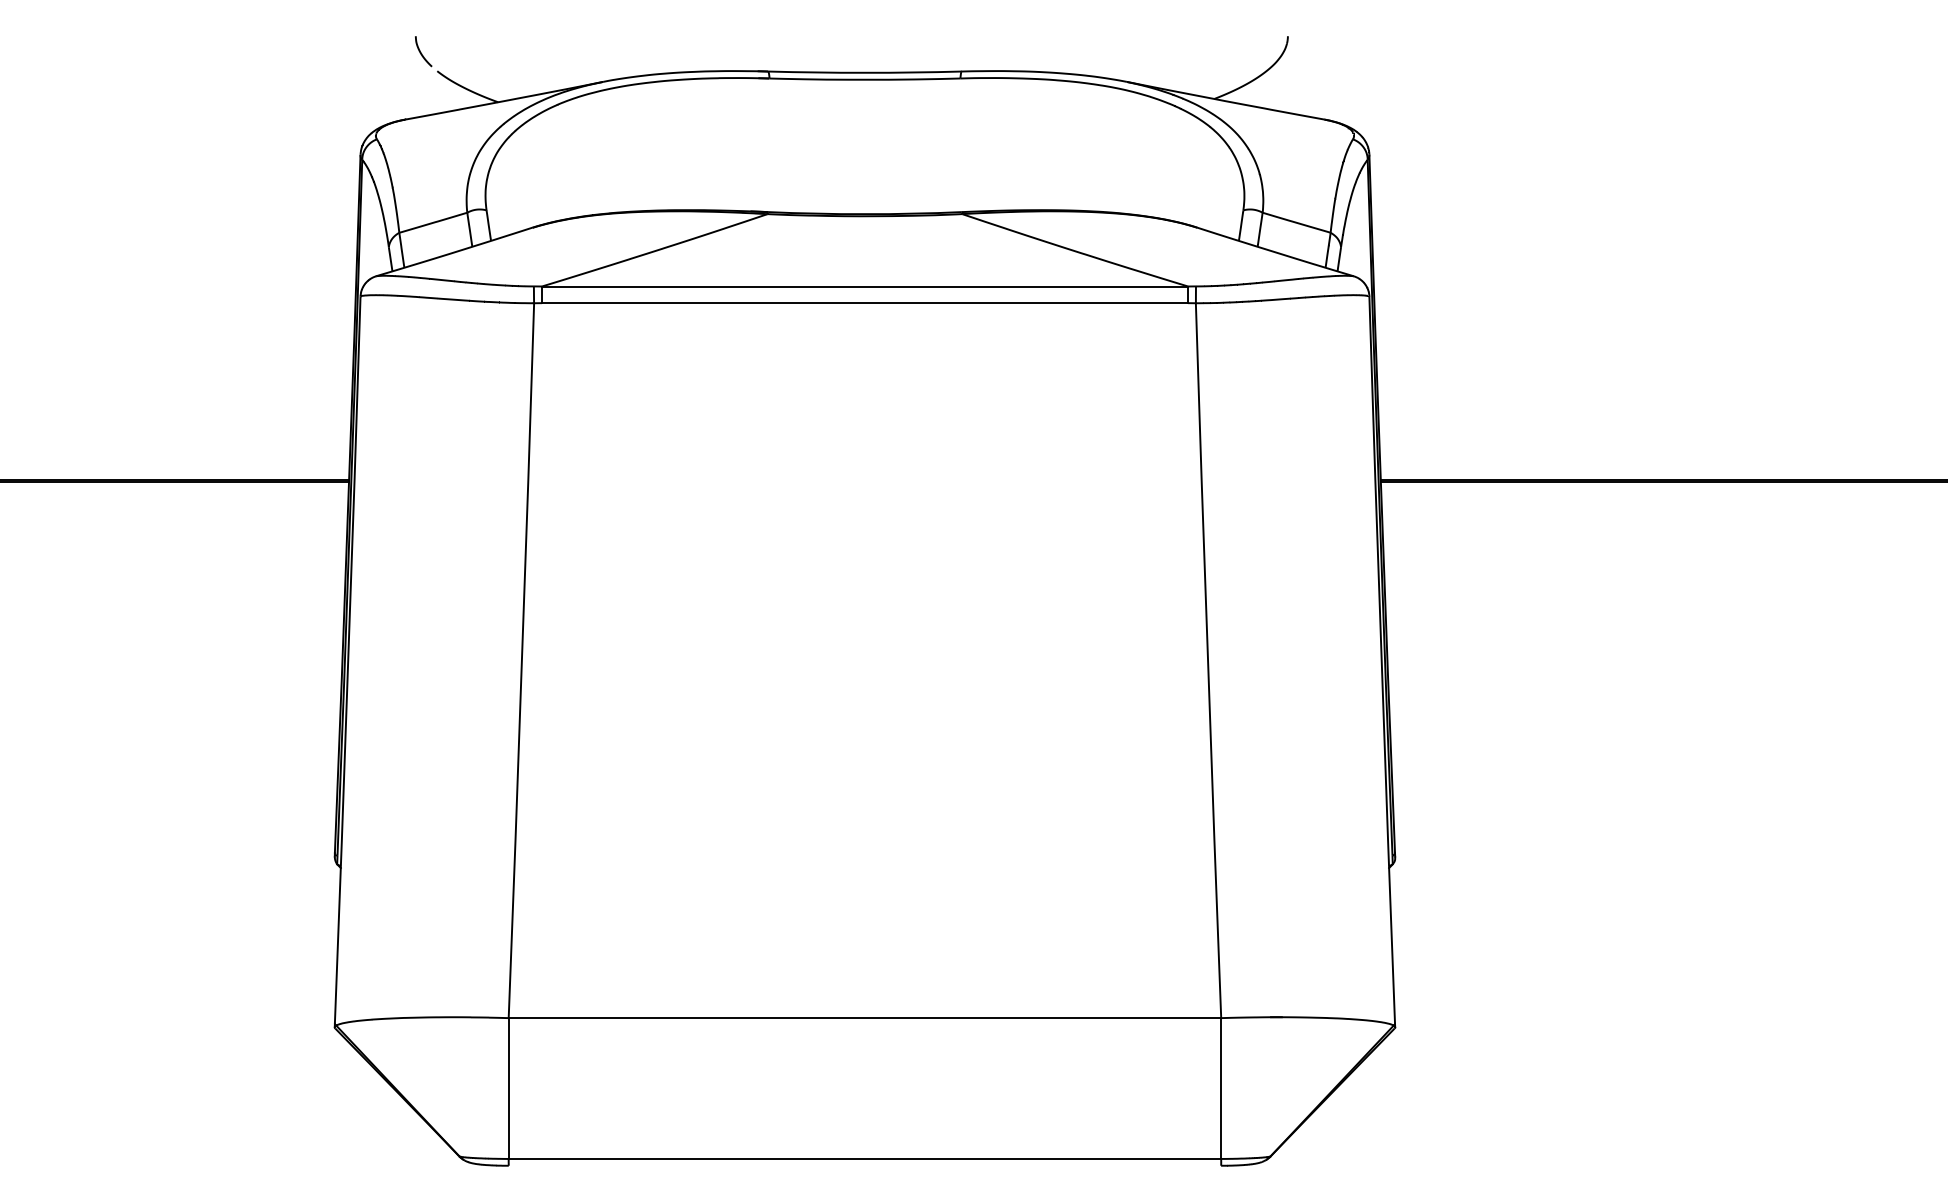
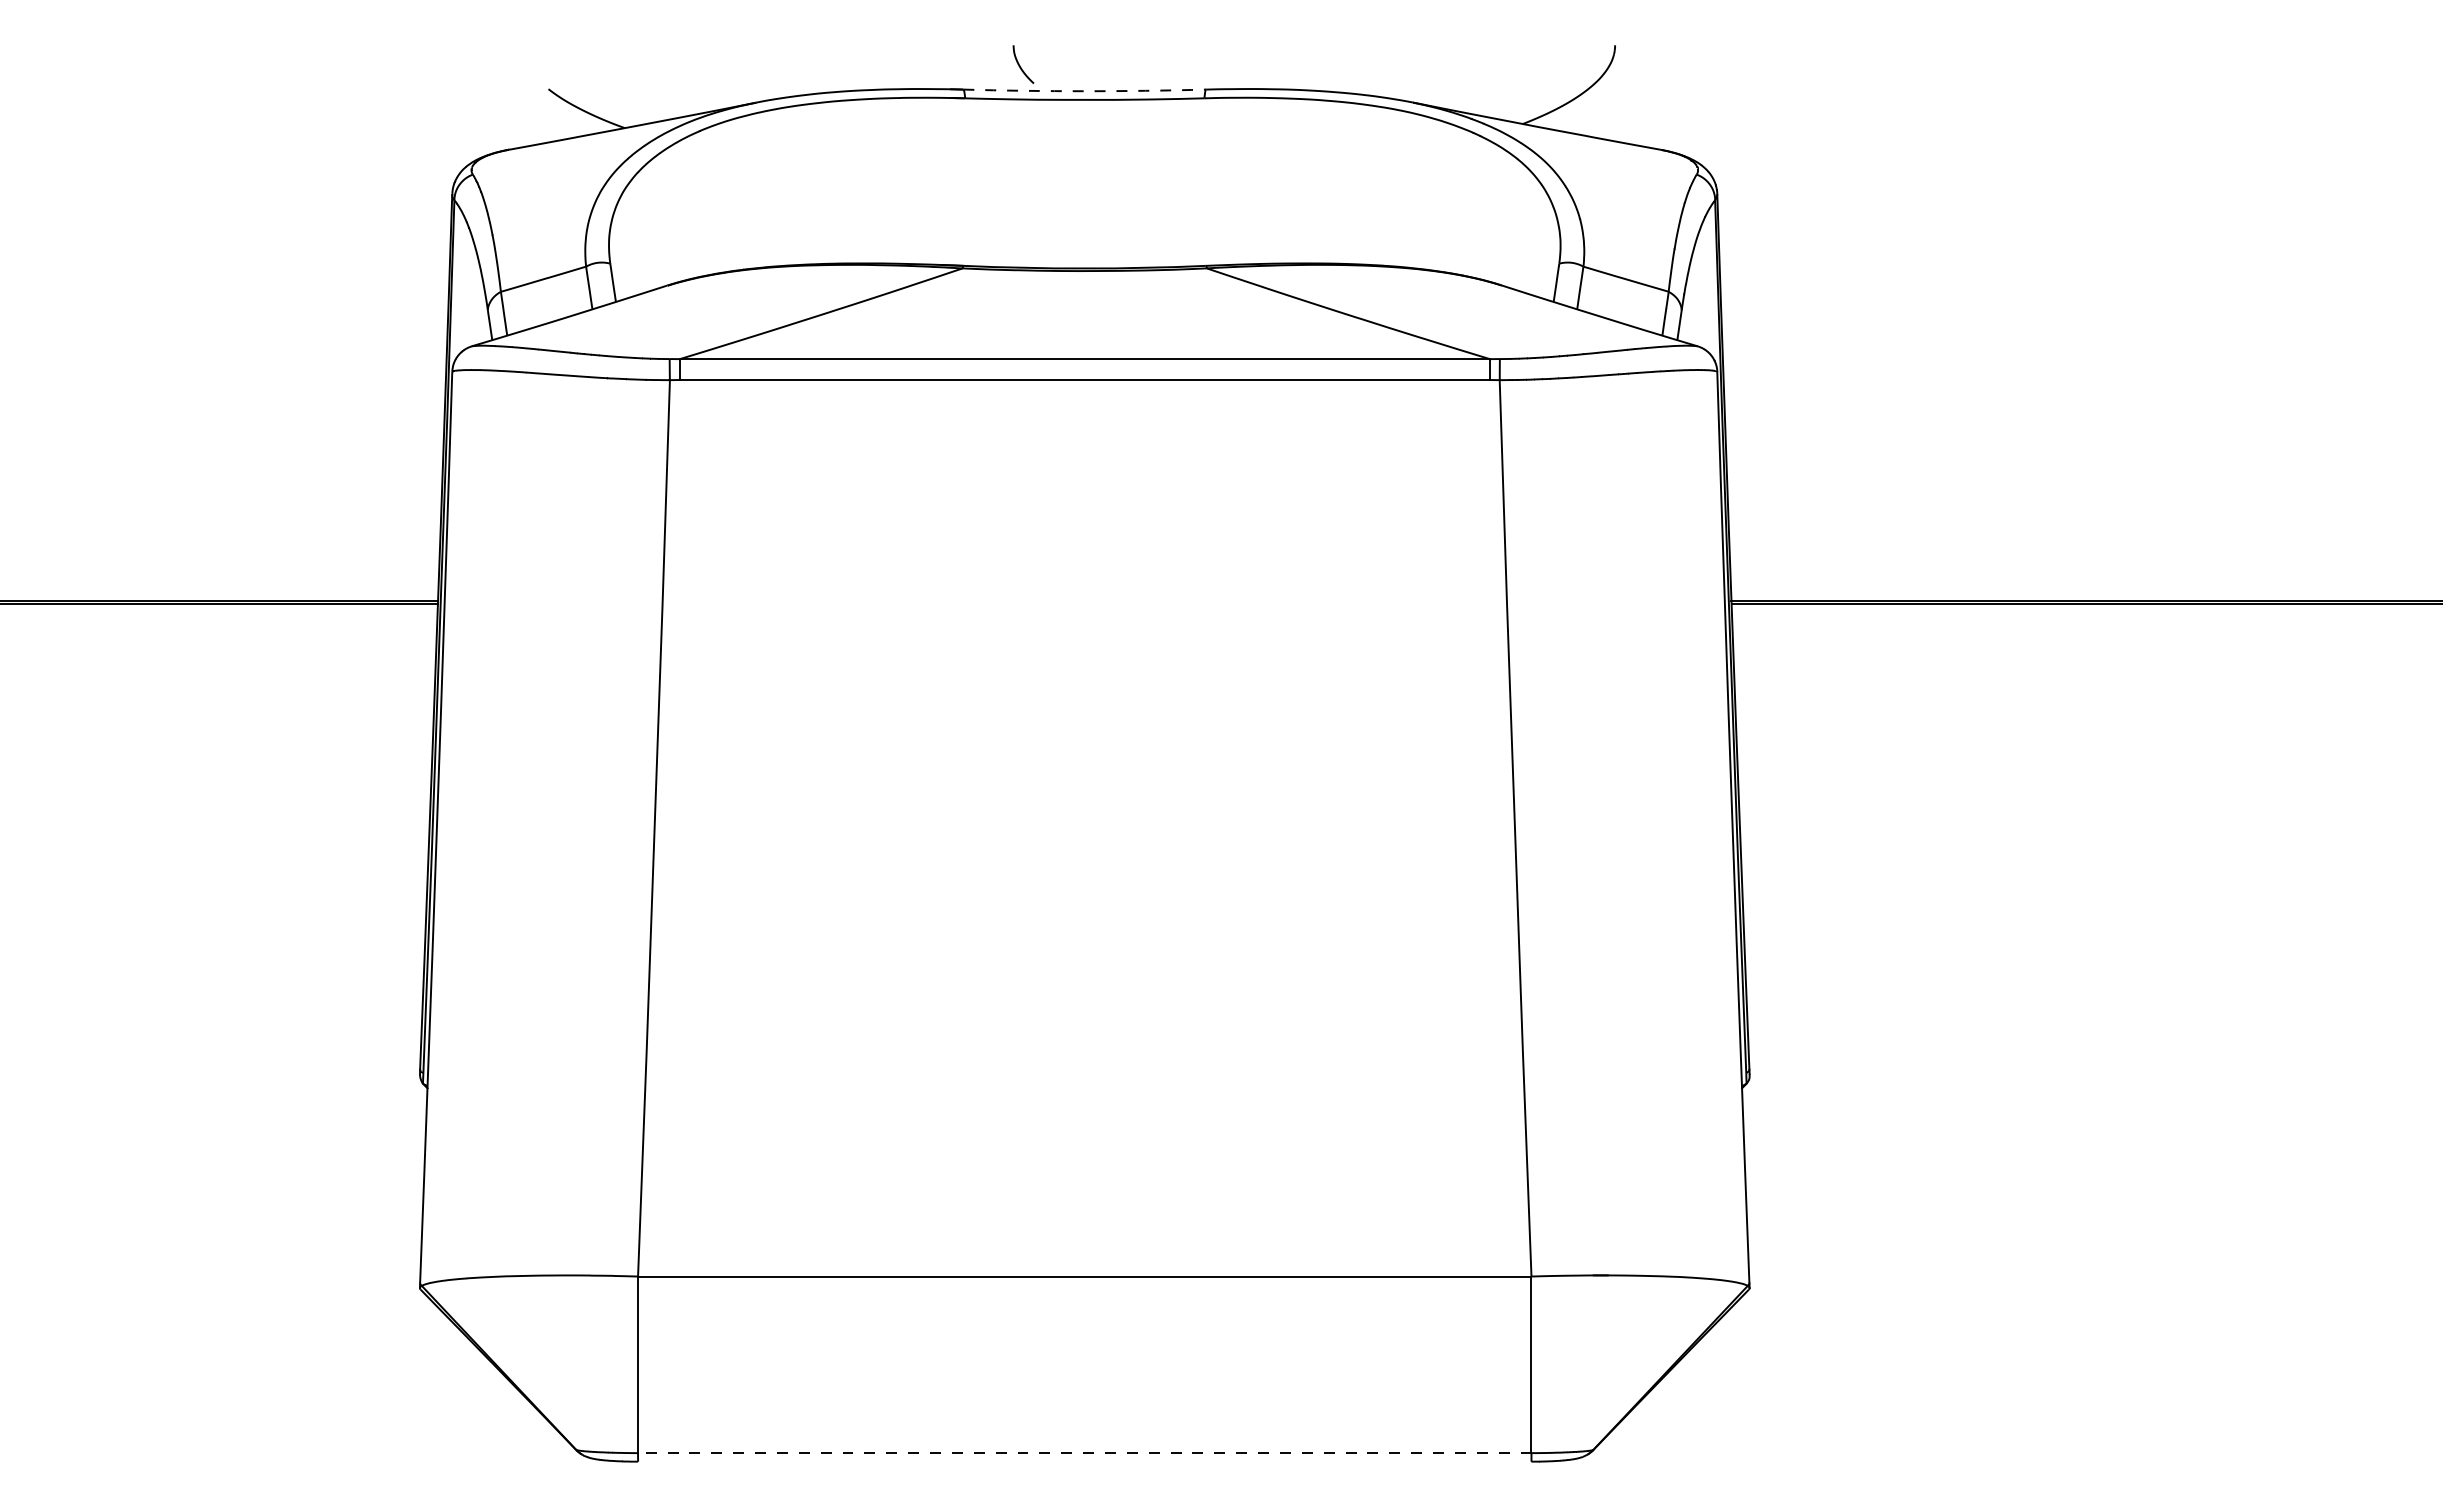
curve: (421, 52) -> (1020, 65), moved
line: (864, 73) -> (1084, 91), solid -> dashed
line: (864, 1159) -> (1084, 1453), solid -> dashed

